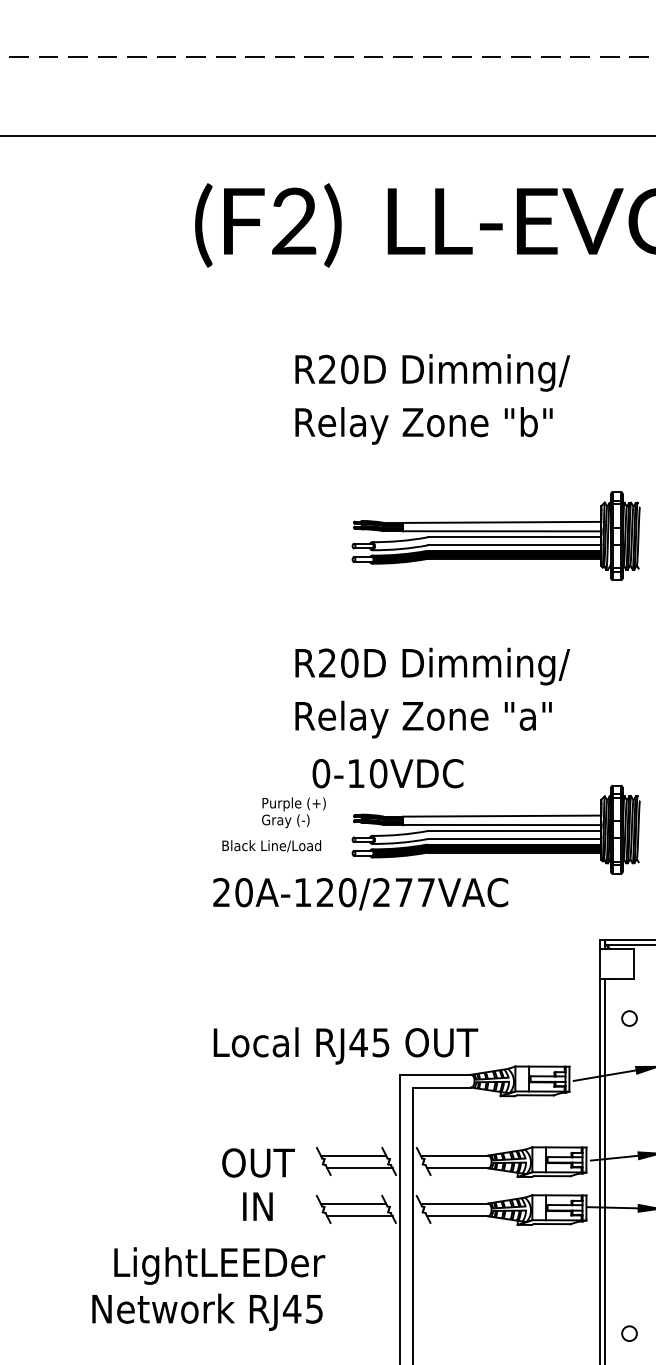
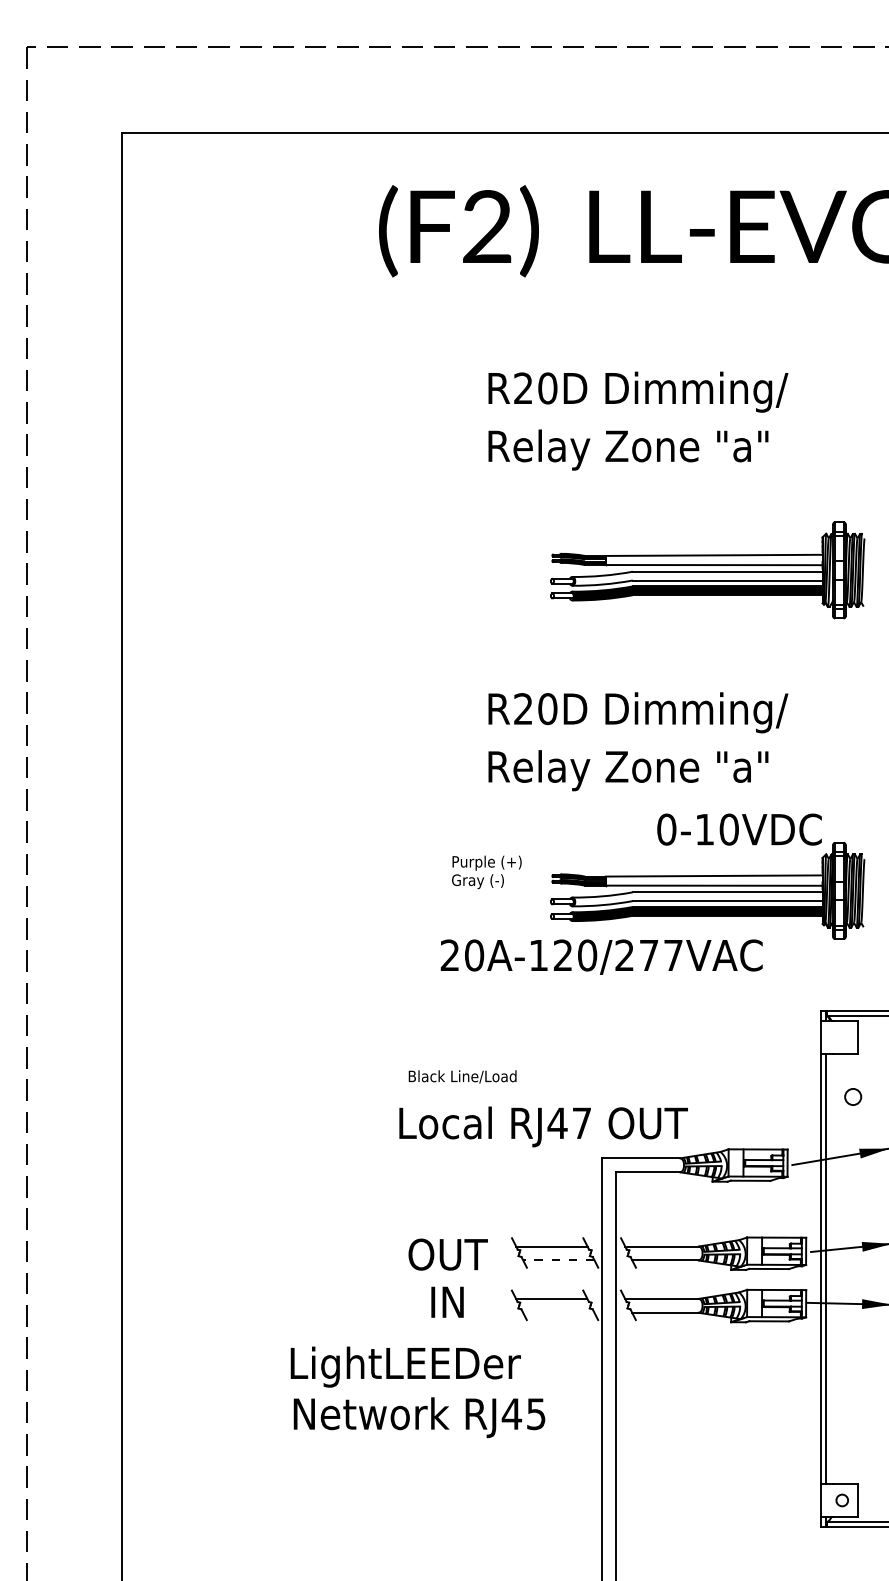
text: (536, 421) -> (751, 445), Relay Zone "b" -> Relay Zone "a"
text: (387, 773) -> (739, 829), moved
text: (271, 845) -> (462, 1076), moved
text: (360, 893) -> (601, 956), moved
text: (380, 1042) -> (581, 1123), RJ45 -> RJ47
line: (359, 1168) -> (558, 1260), solid -> dashed
line: (359, 1215) -> (558, 1312), removed
text: (207, 1312) -> (419, 1417), moved
circle: (629, 1333) -> (853, 1440), removed

